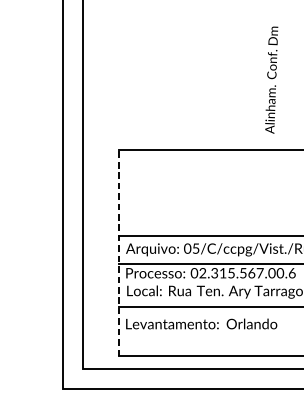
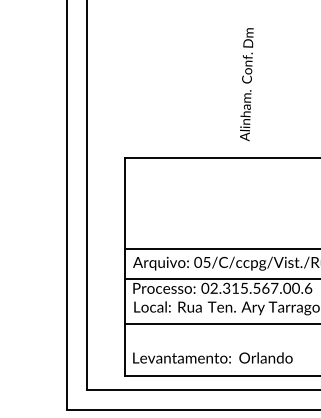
text: (271, 80) -> (246, 84), moved
line: (118, 253) -> (125, 267), dashed -> solid
text: (201, 323) -> (212, 357), moved

